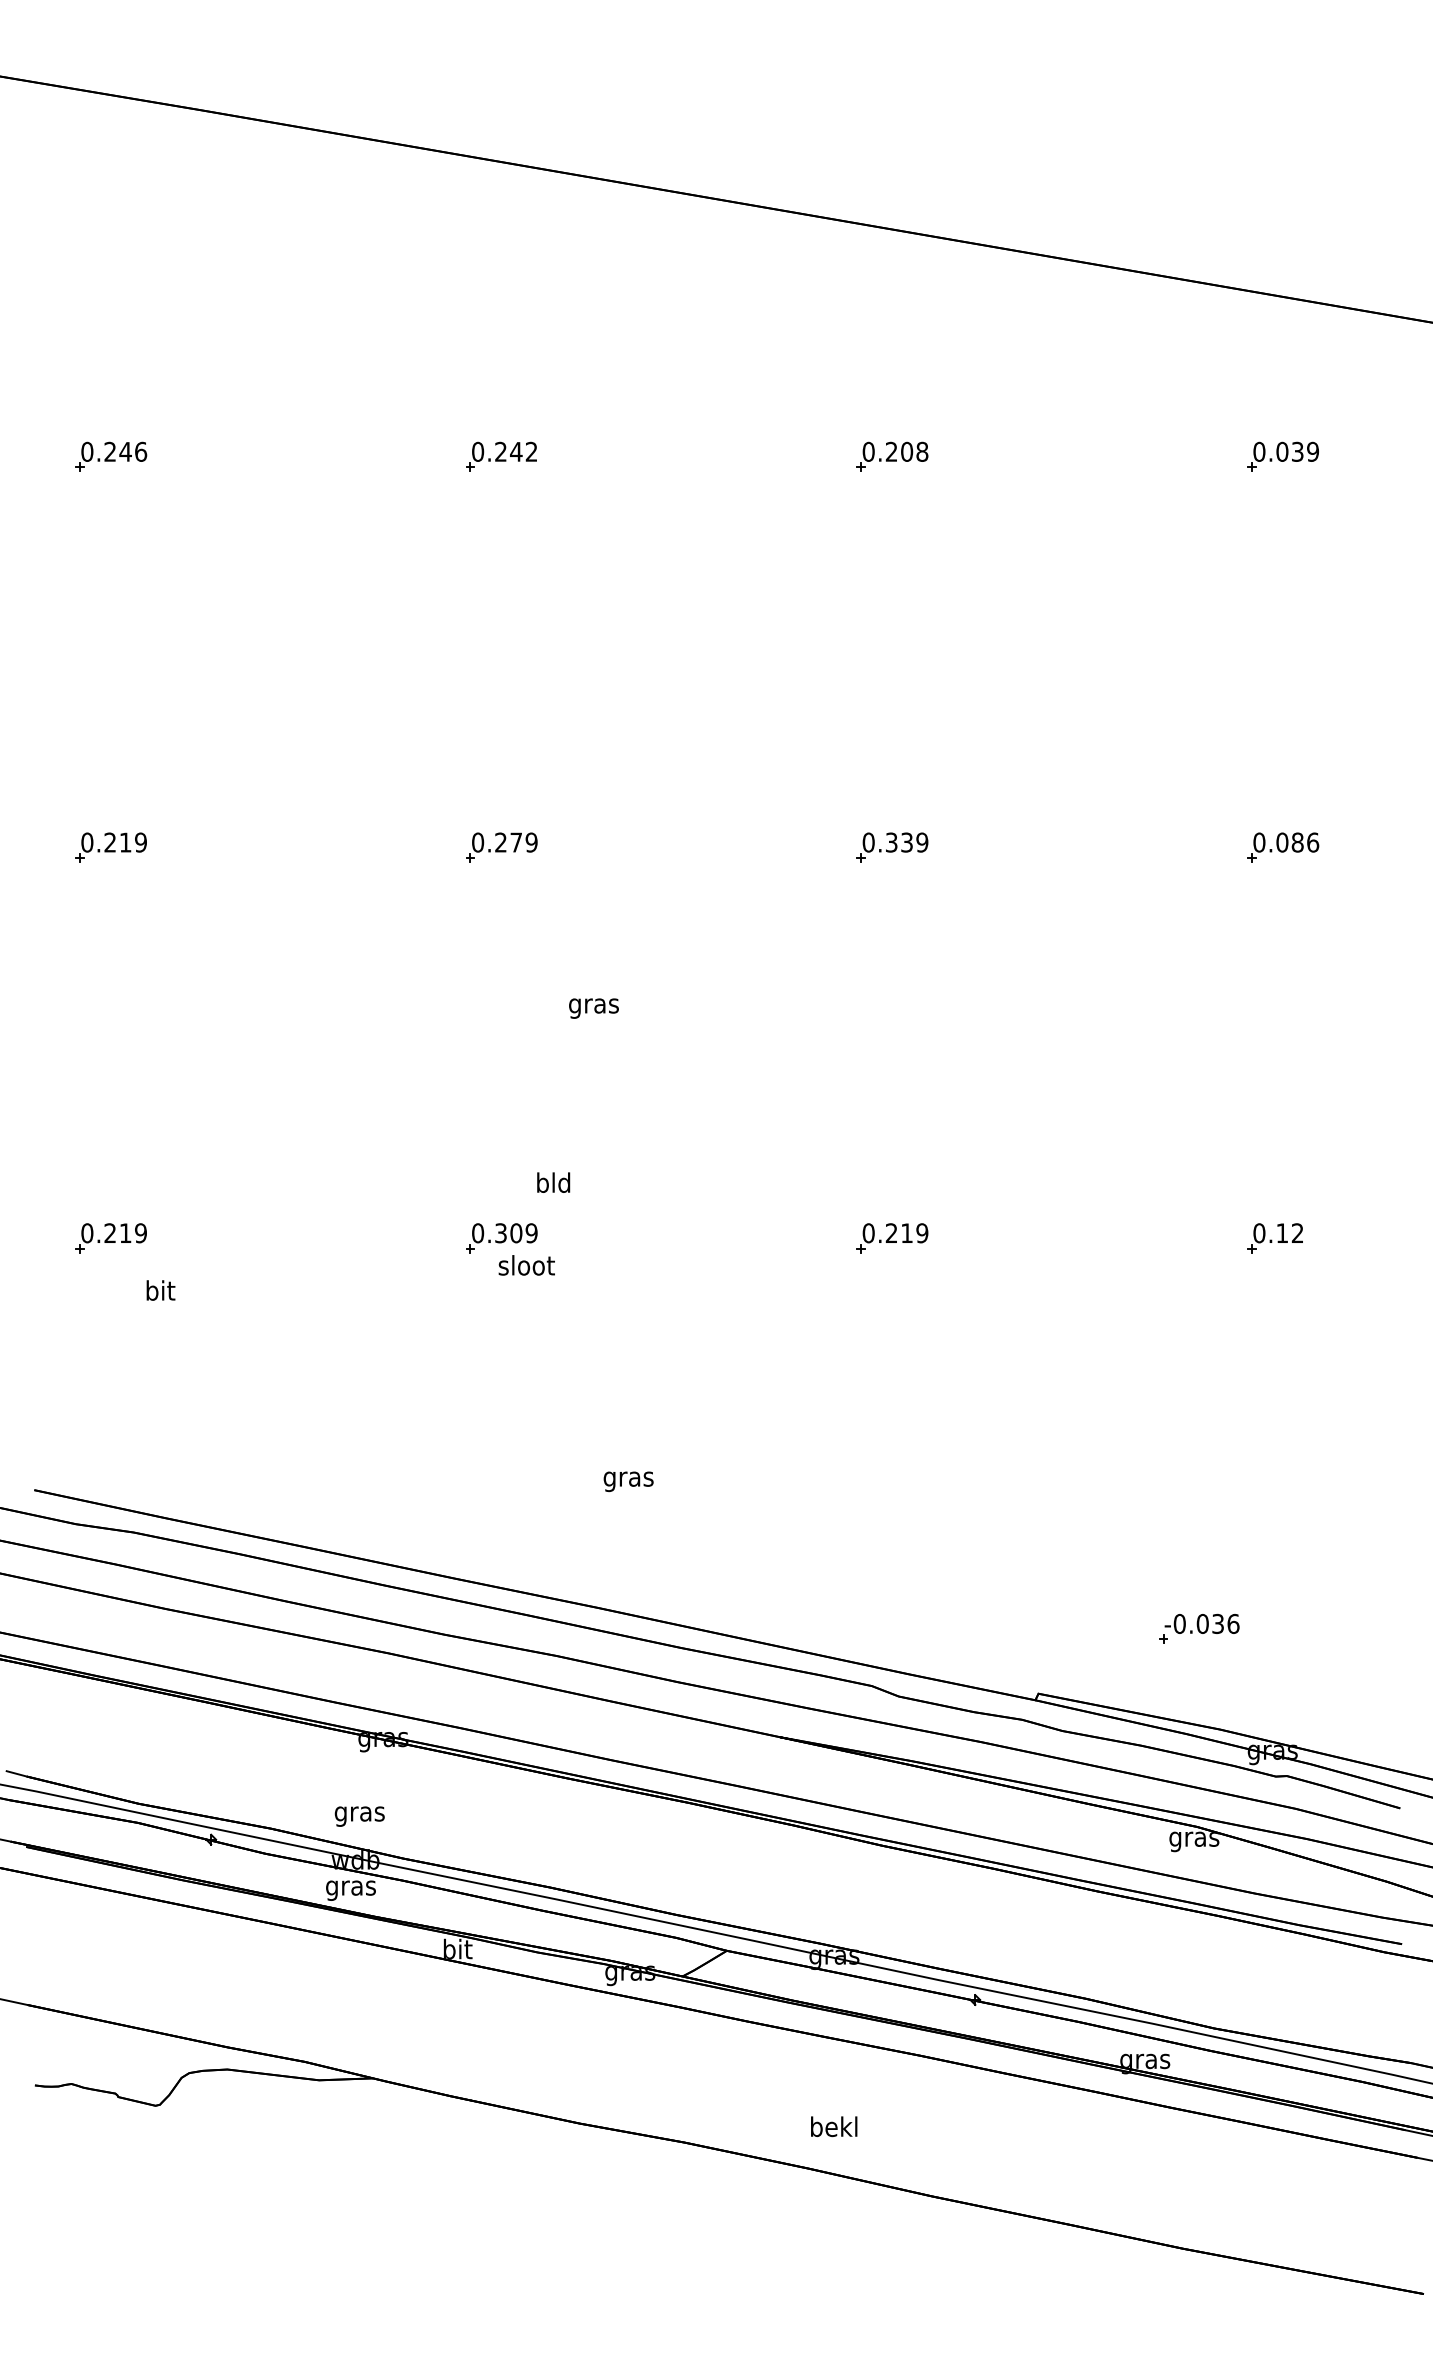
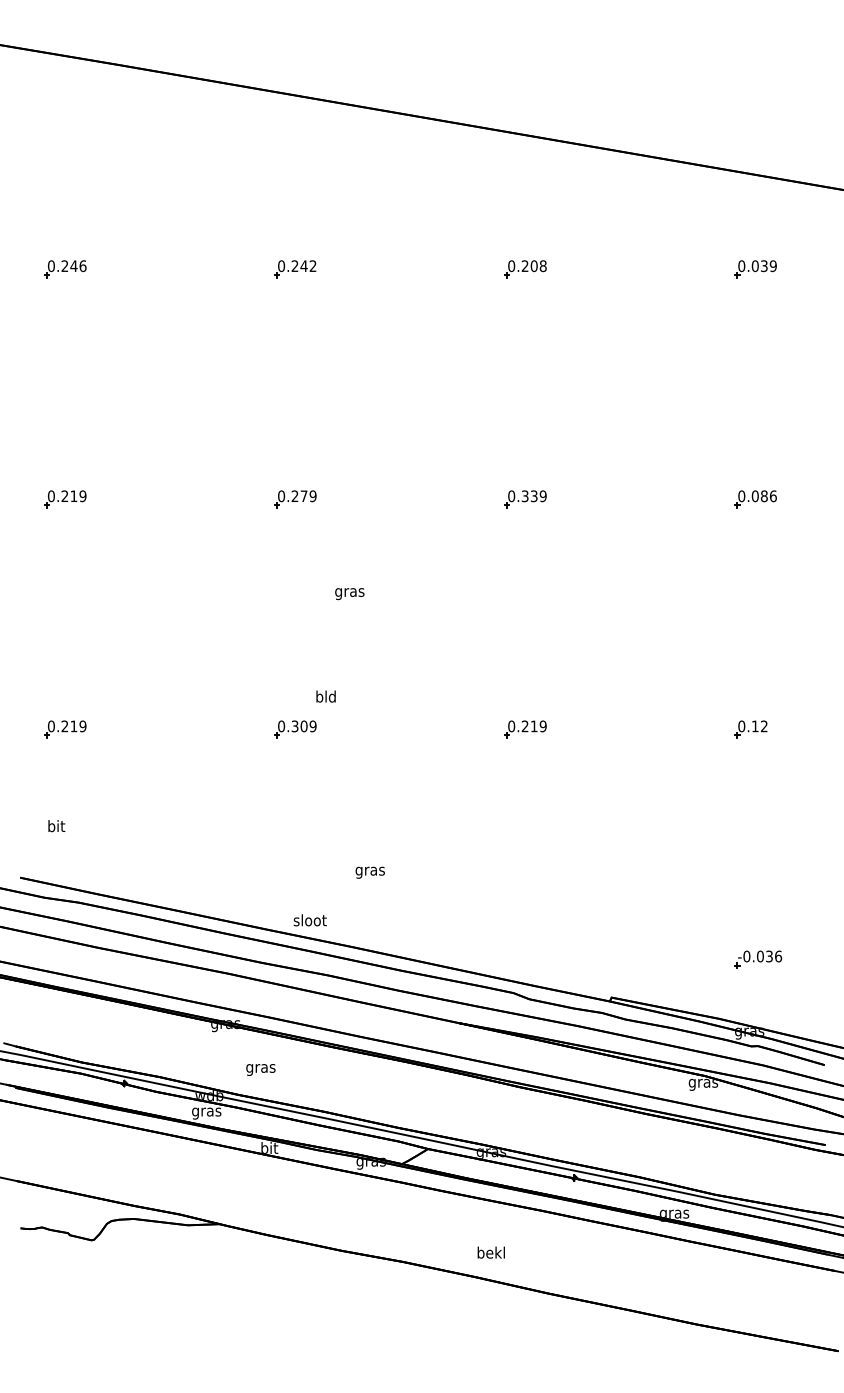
text: (525, 1265) -> (309, 920), moved
text: (160, 1291) -> (56, 826), moved
part: (1199, 1629) -> (758, 959), moved
text: (359, 1815) -> (260, 1069), moved

